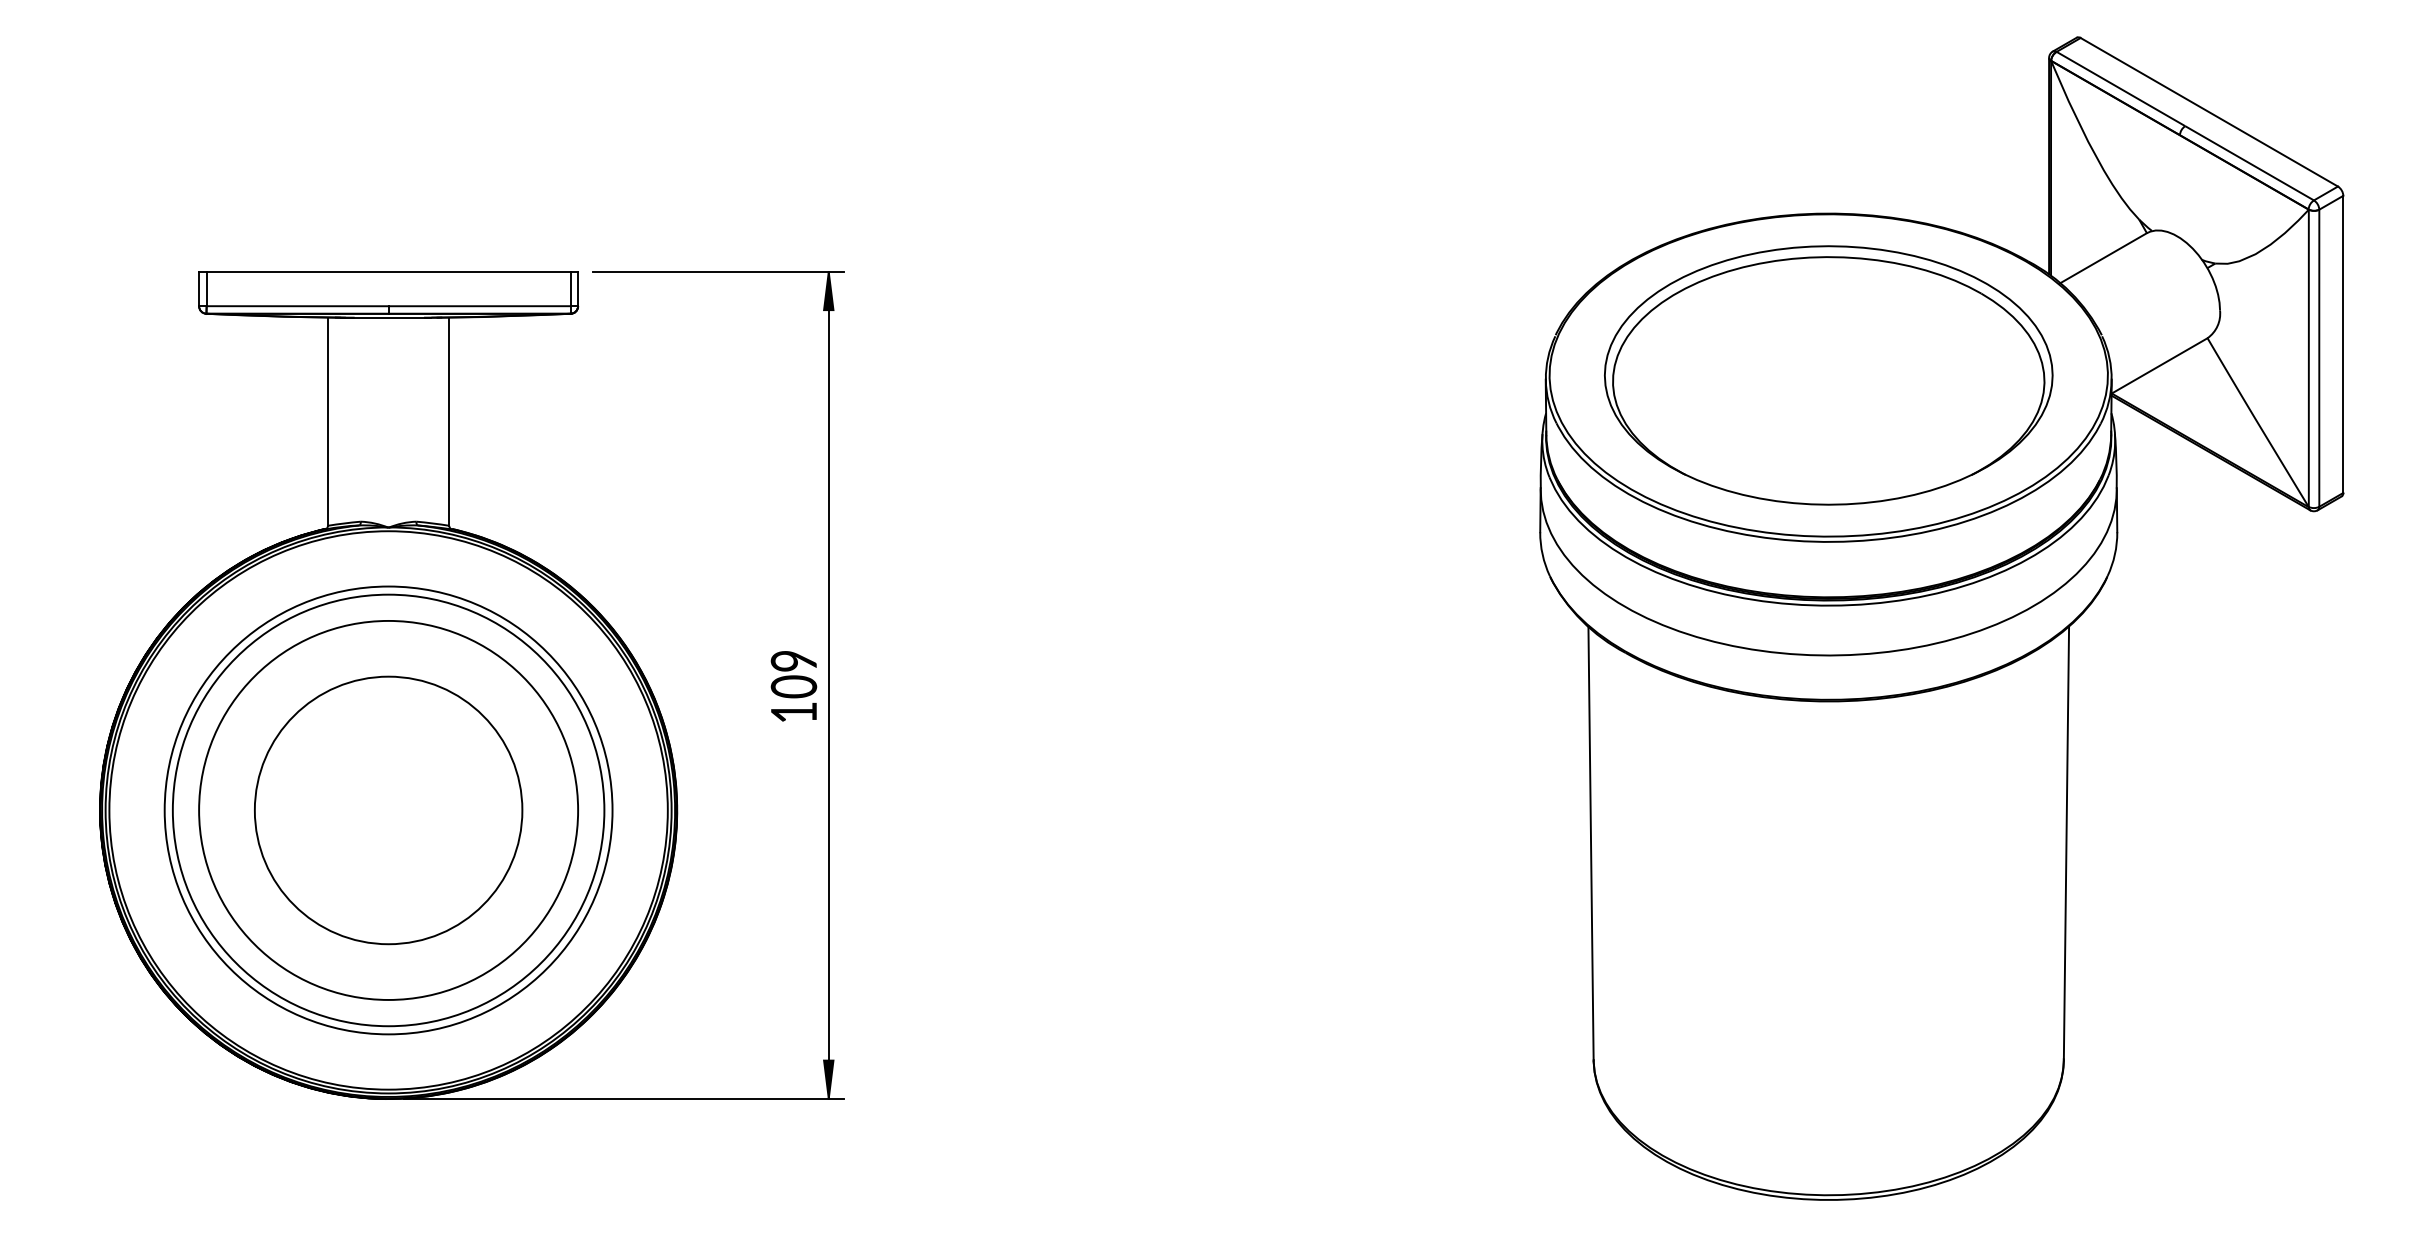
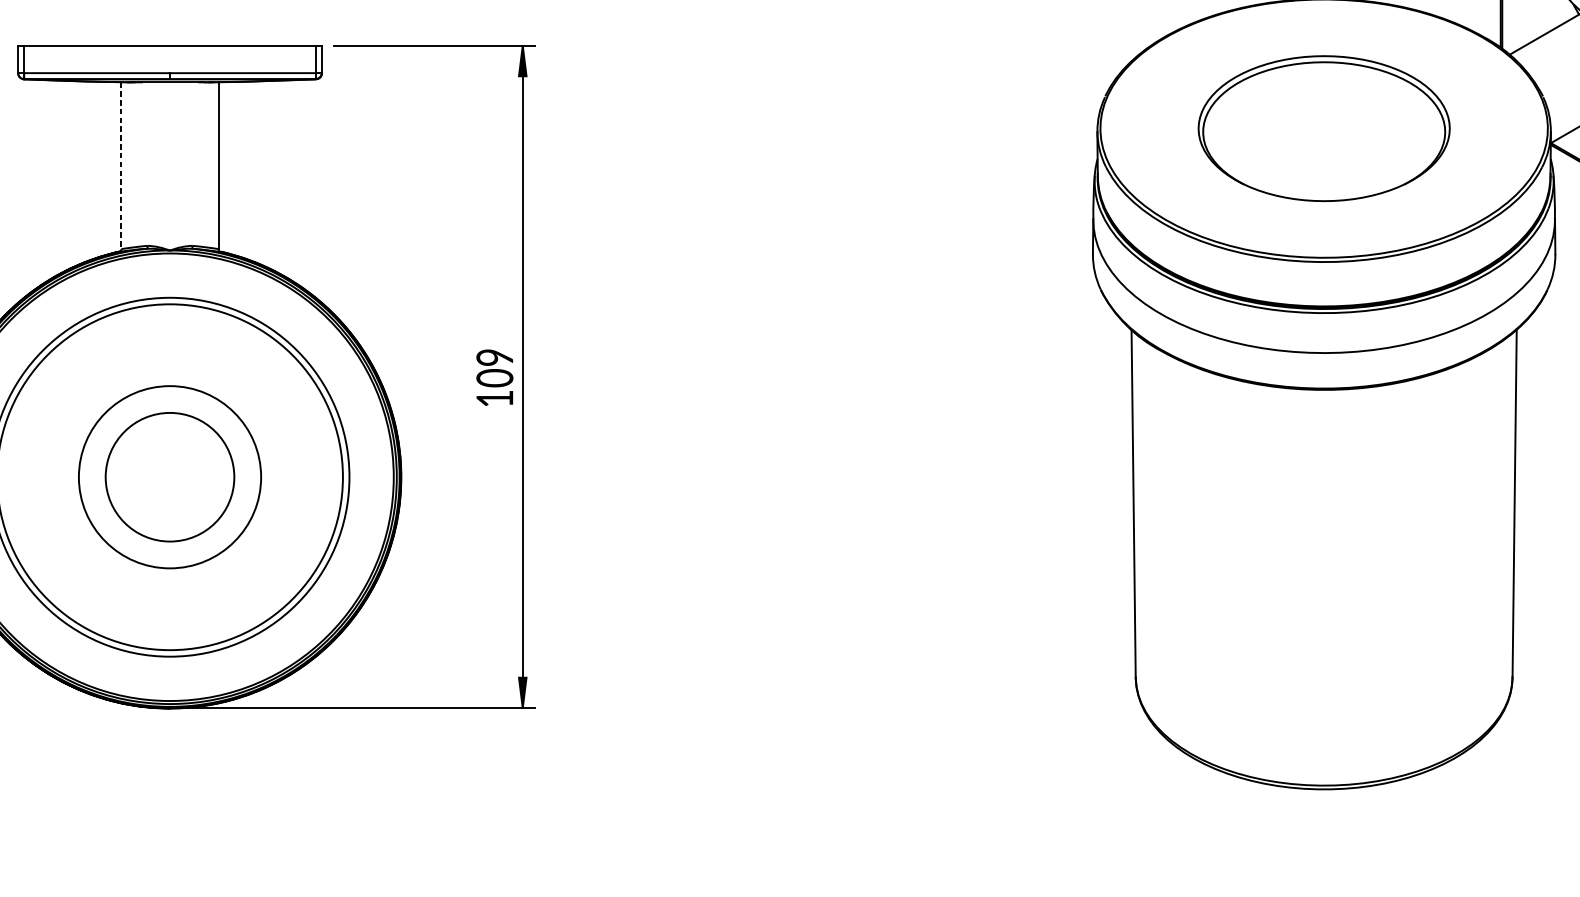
part: (1828, 375) -> (1323, 128), size x0.7
line: (327, 422) -> (121, 166), solid -> dashed
circle: (388, 809) -> (169, 476), size x0.6
circle: (388, 810) -> (169, 477), size x0.6

